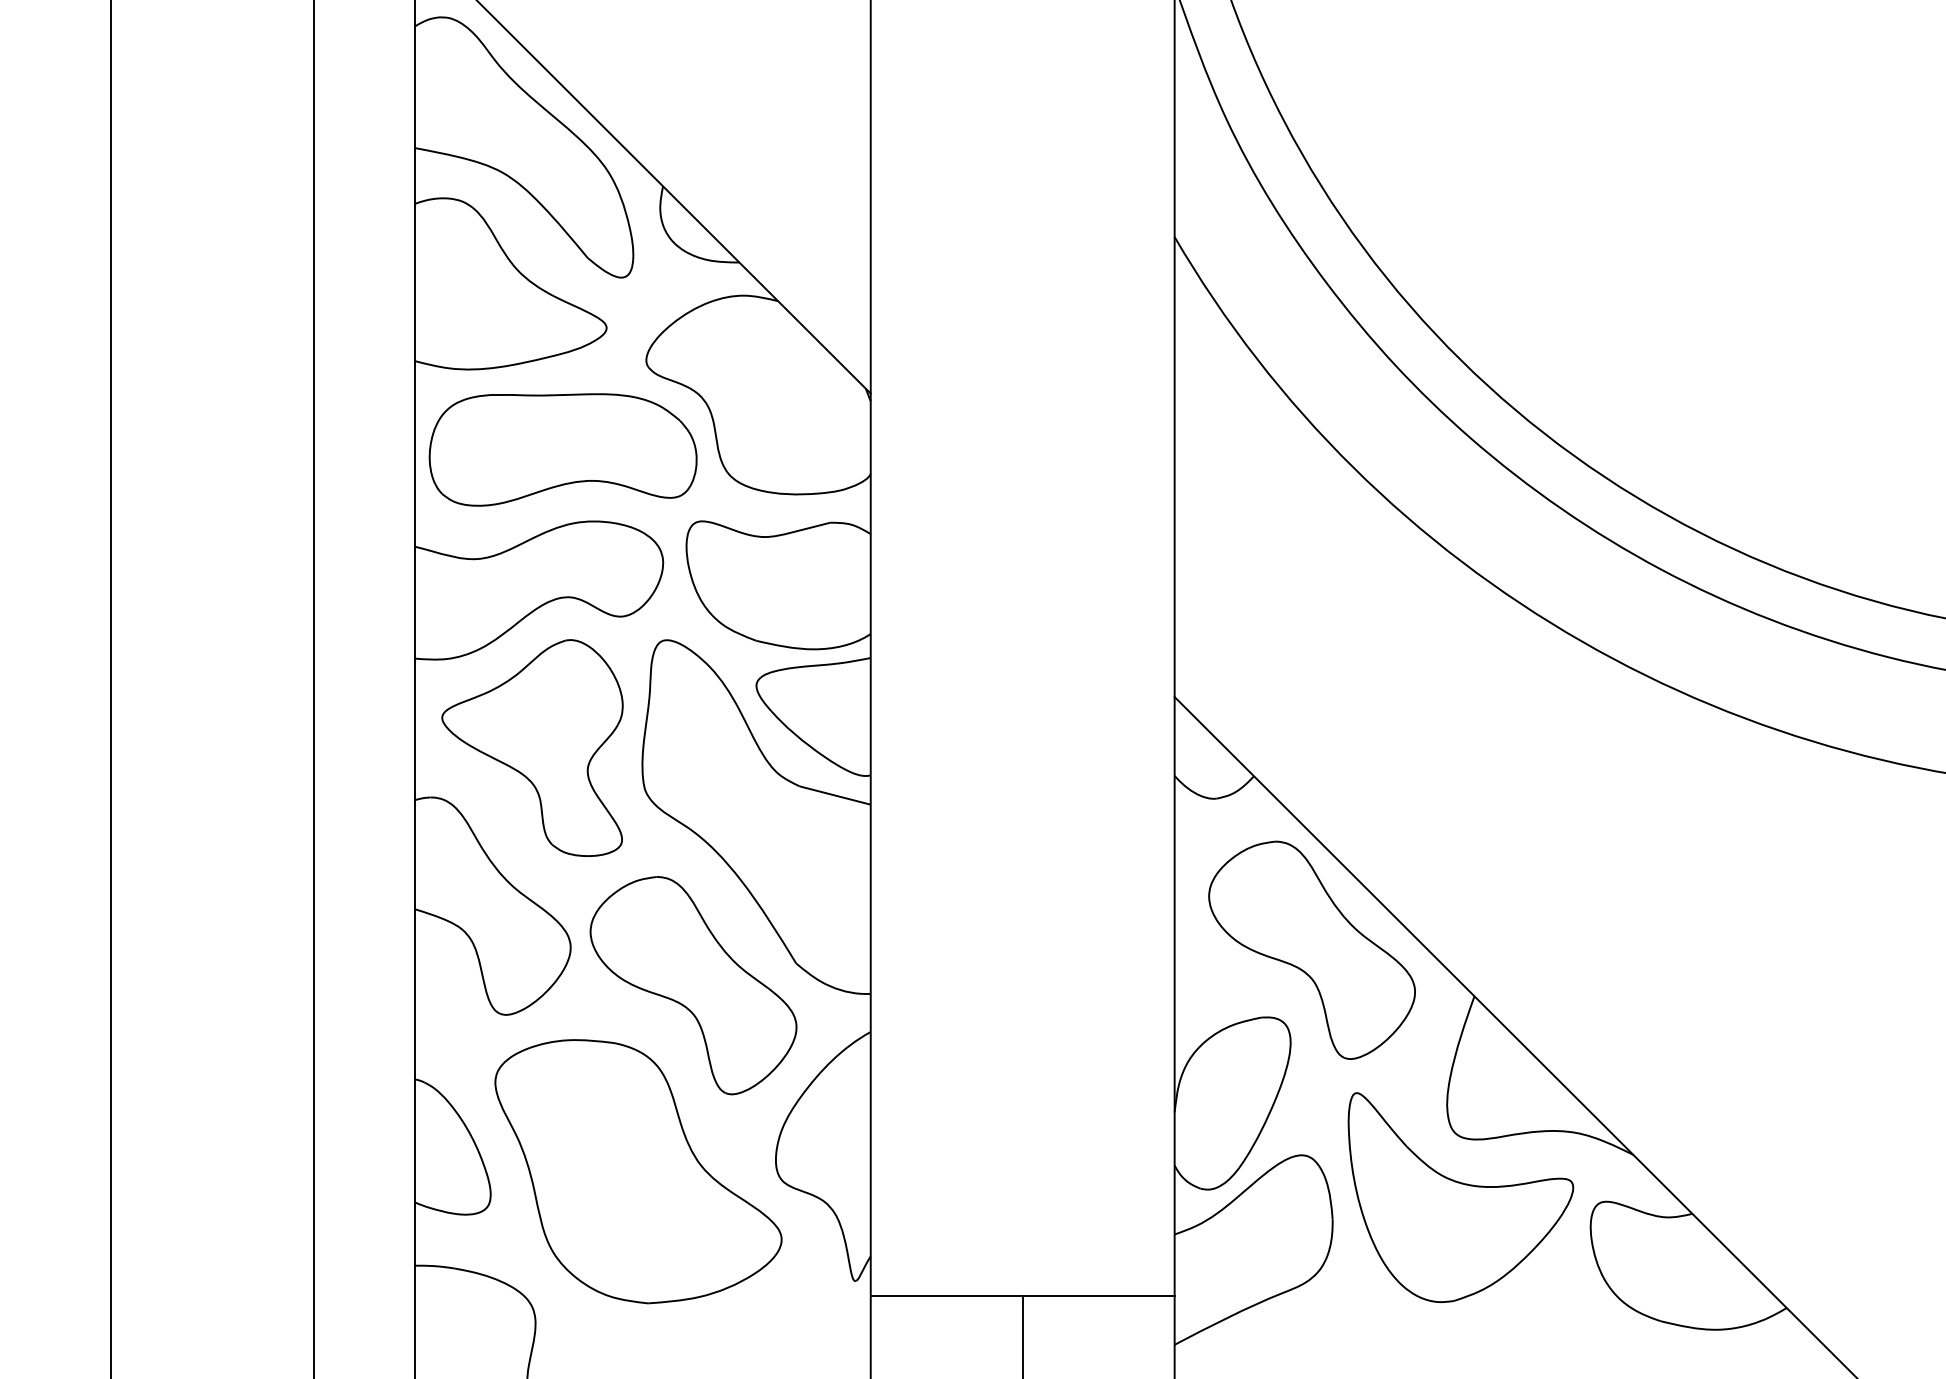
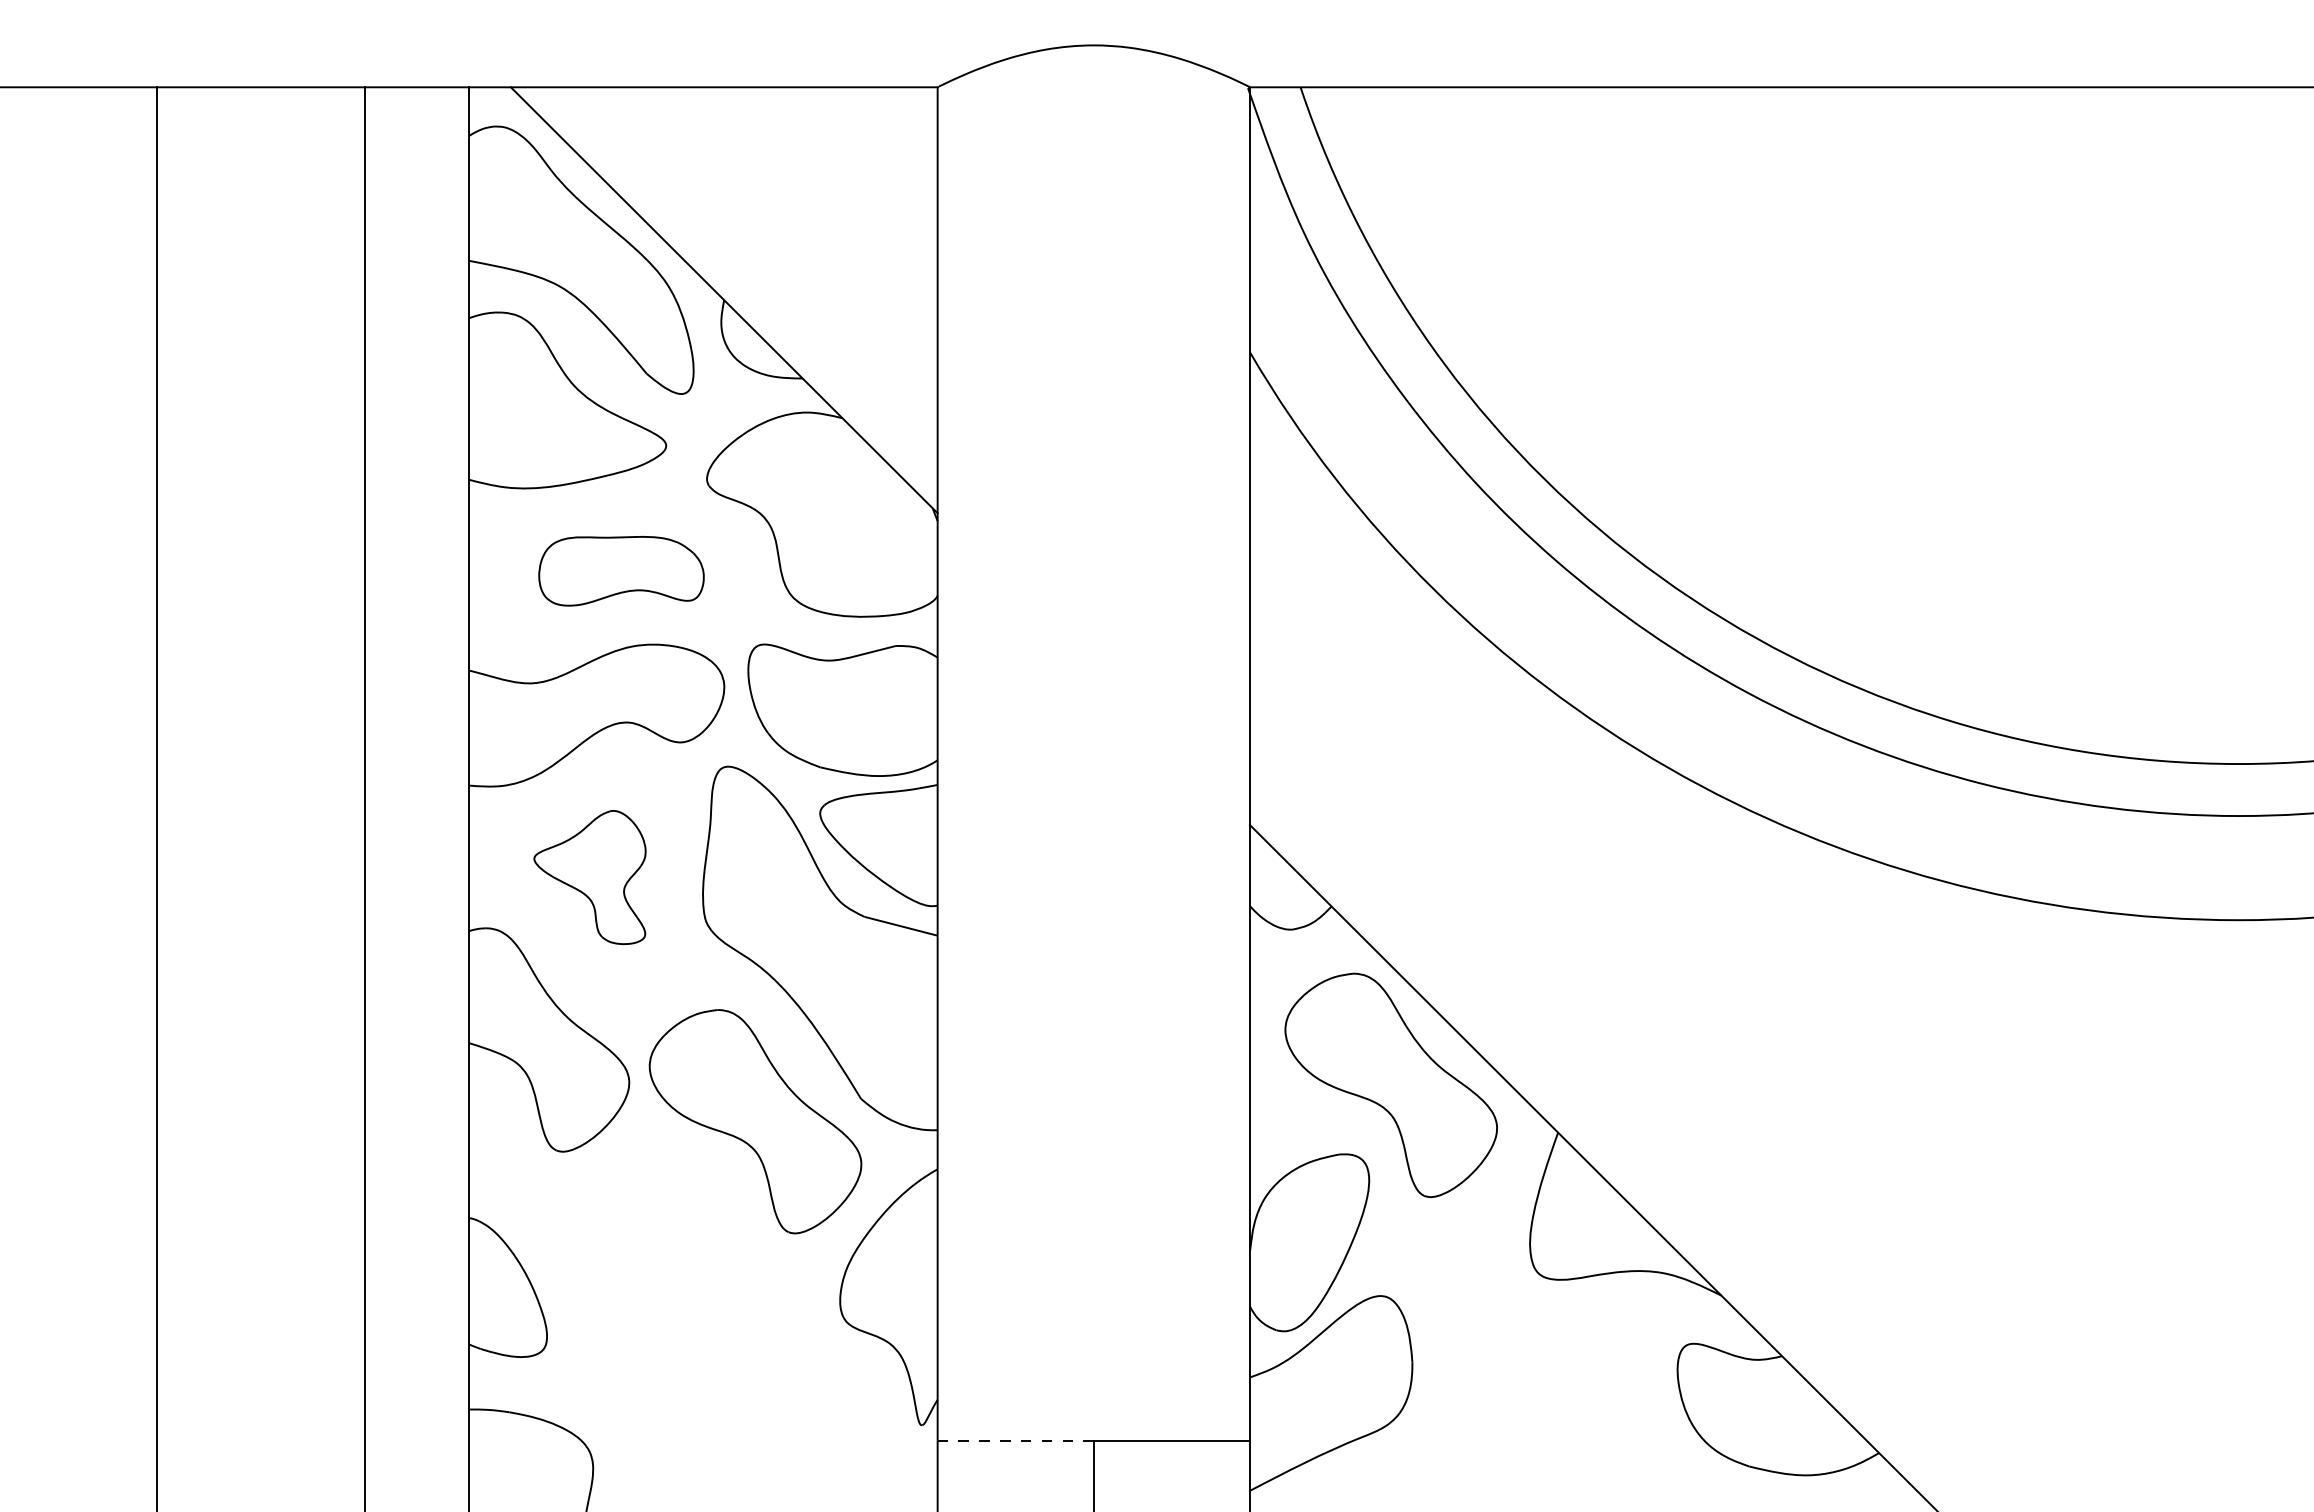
part: (563, 450) -> (621, 571), size x0.6
part: (531, 748) -> (589, 877), size x0.6
part: (638, 1171) -> (698, 1312), removed
part: (1460, 1197) -> (1543, 1339), removed
line: (946, 1295) -> (1015, 1440), solid -> dashed

